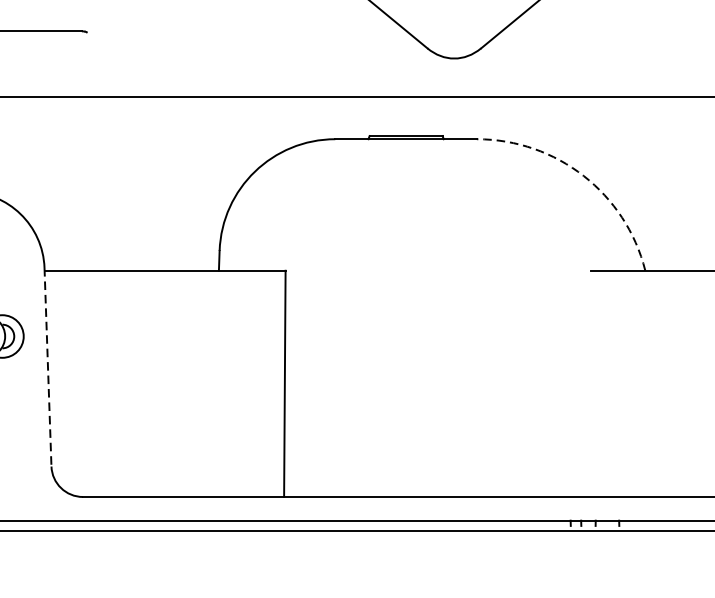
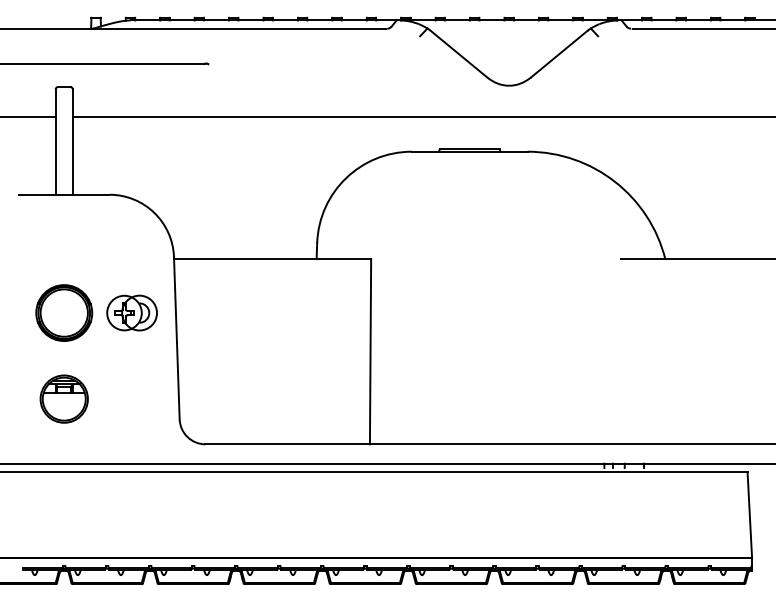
arc: (583, 175) -> (614, 181), dashed -> solid
line: (47, 367) -> (176, 338), dashed -> solid

